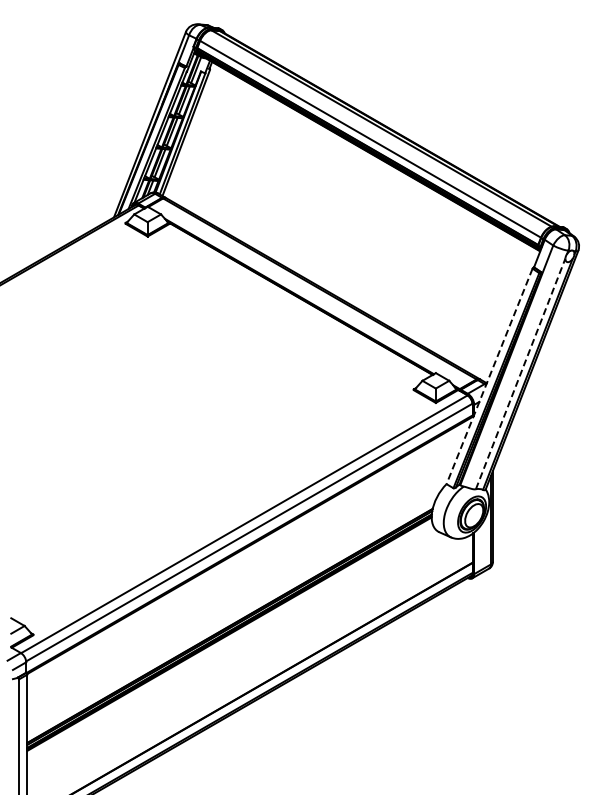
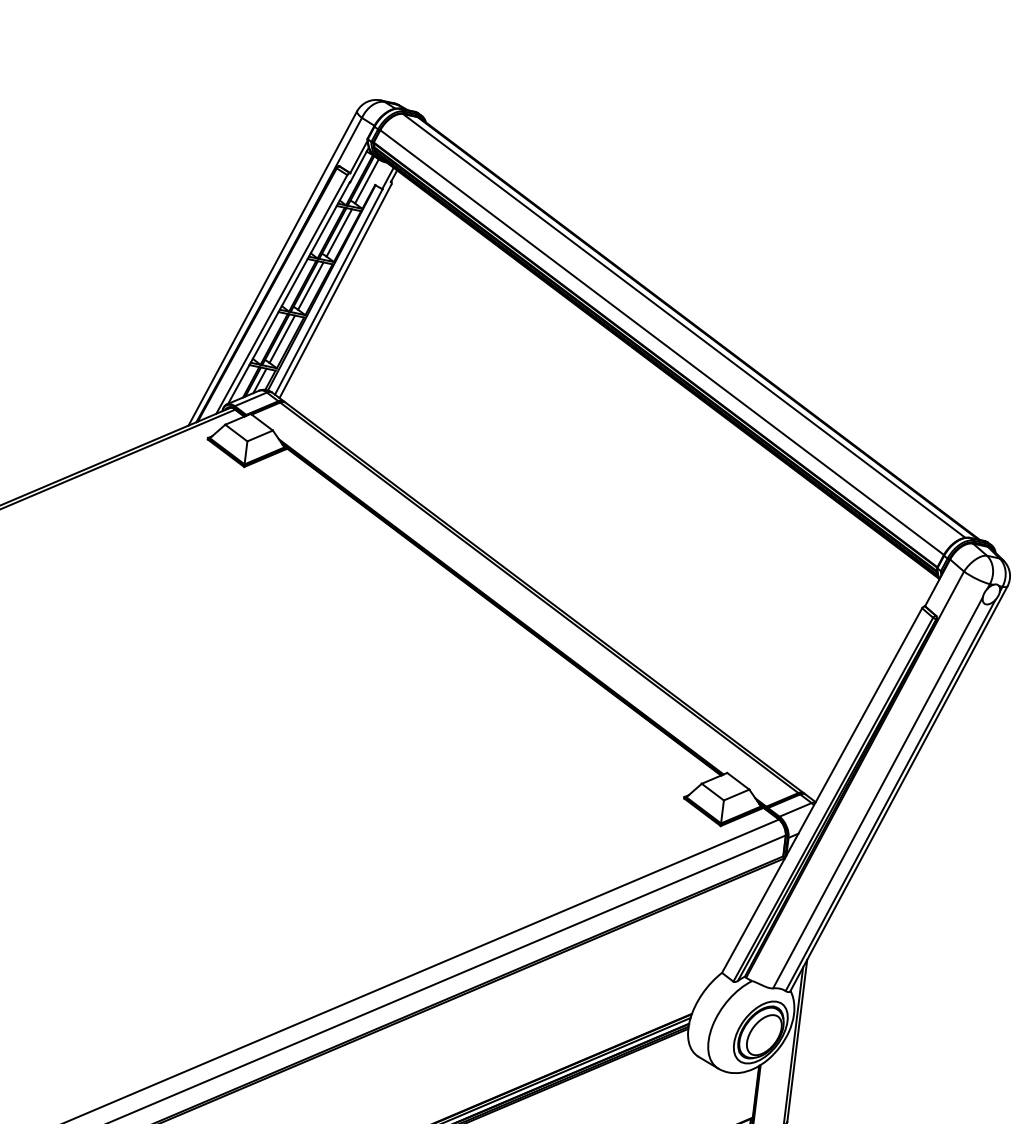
line: (520, 373) -> (877, 792), dashed -> solid
line: (489, 376) -> (821, 790), dashed -> solid

